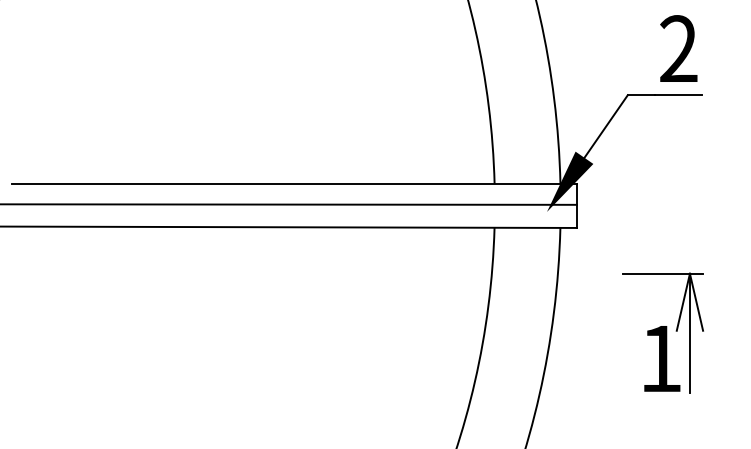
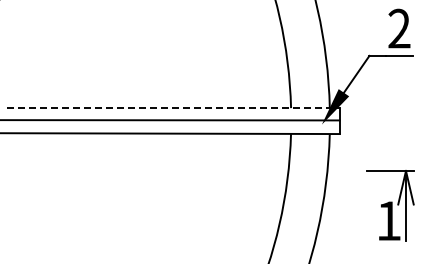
line: (294, 184) -> (173, 108), solid -> dashed
part: (663, 332) -> (390, 205), moved

